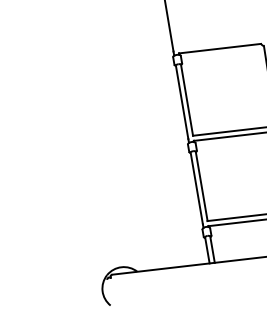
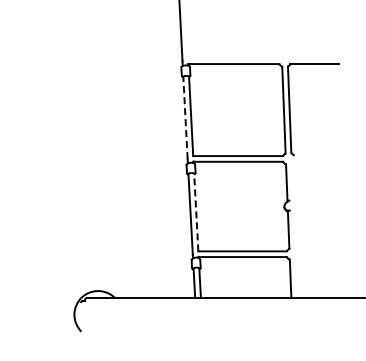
line: (182, 101) -> (185, 117), solid -> dashed
line: (201, 186) -> (196, 212), solid -> dashed

